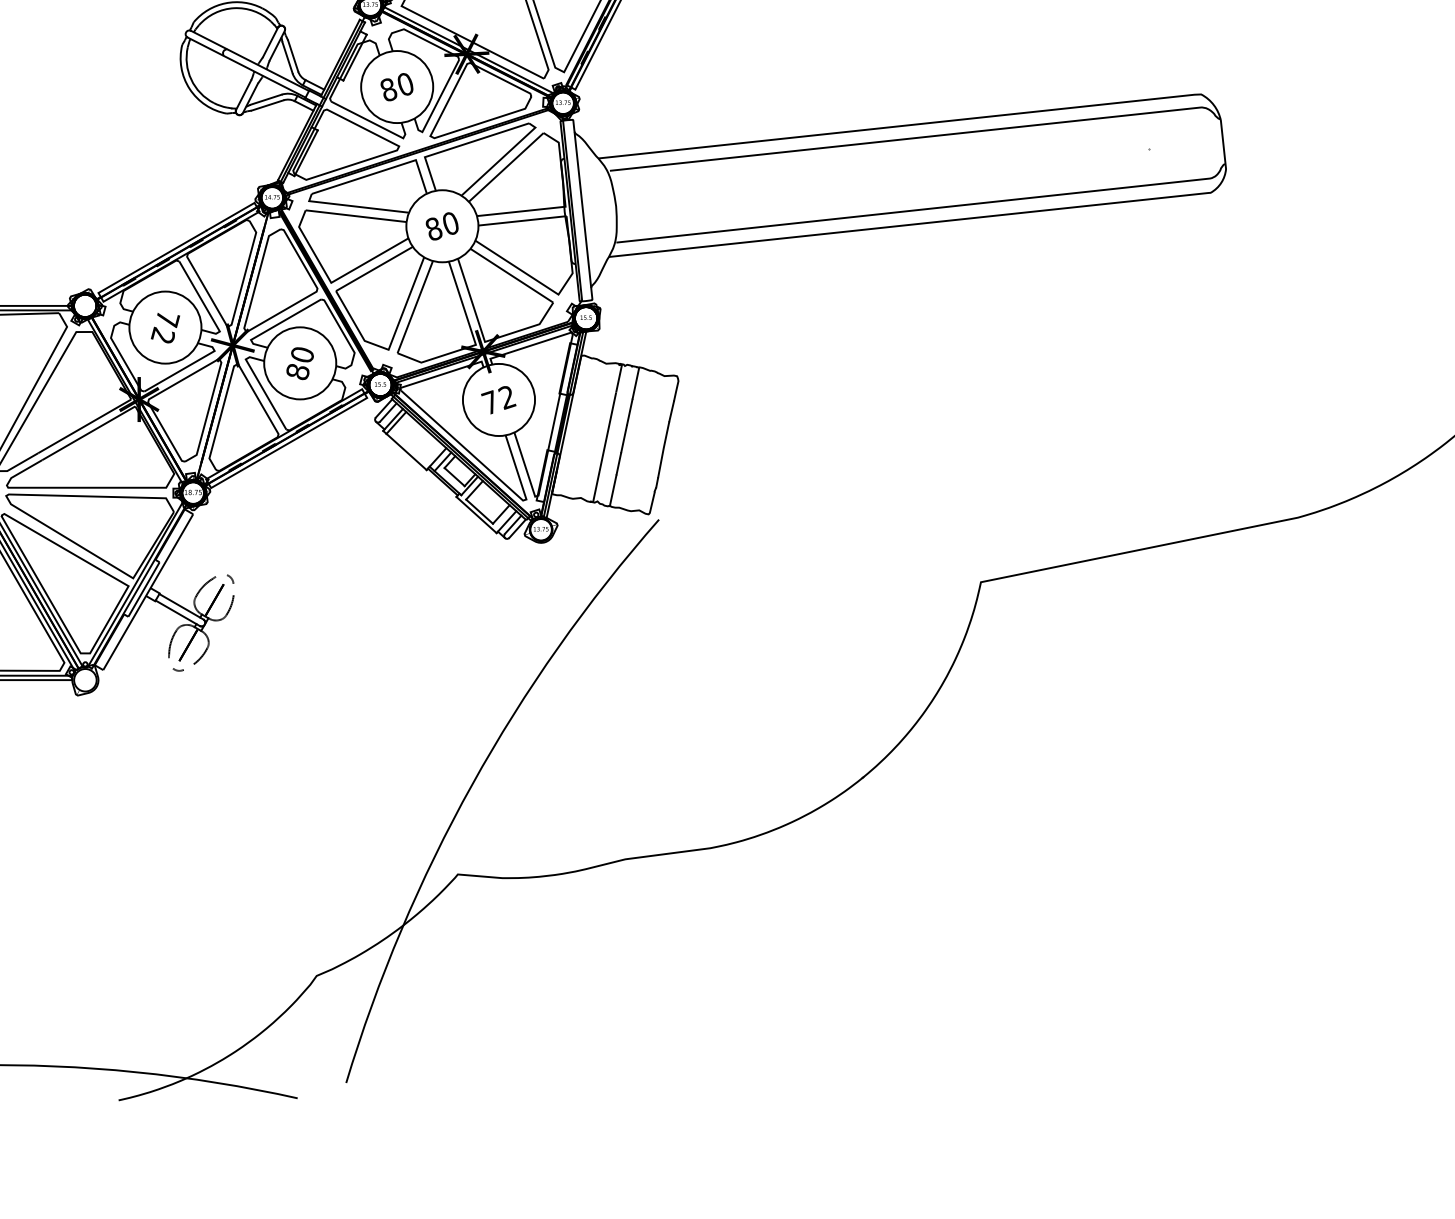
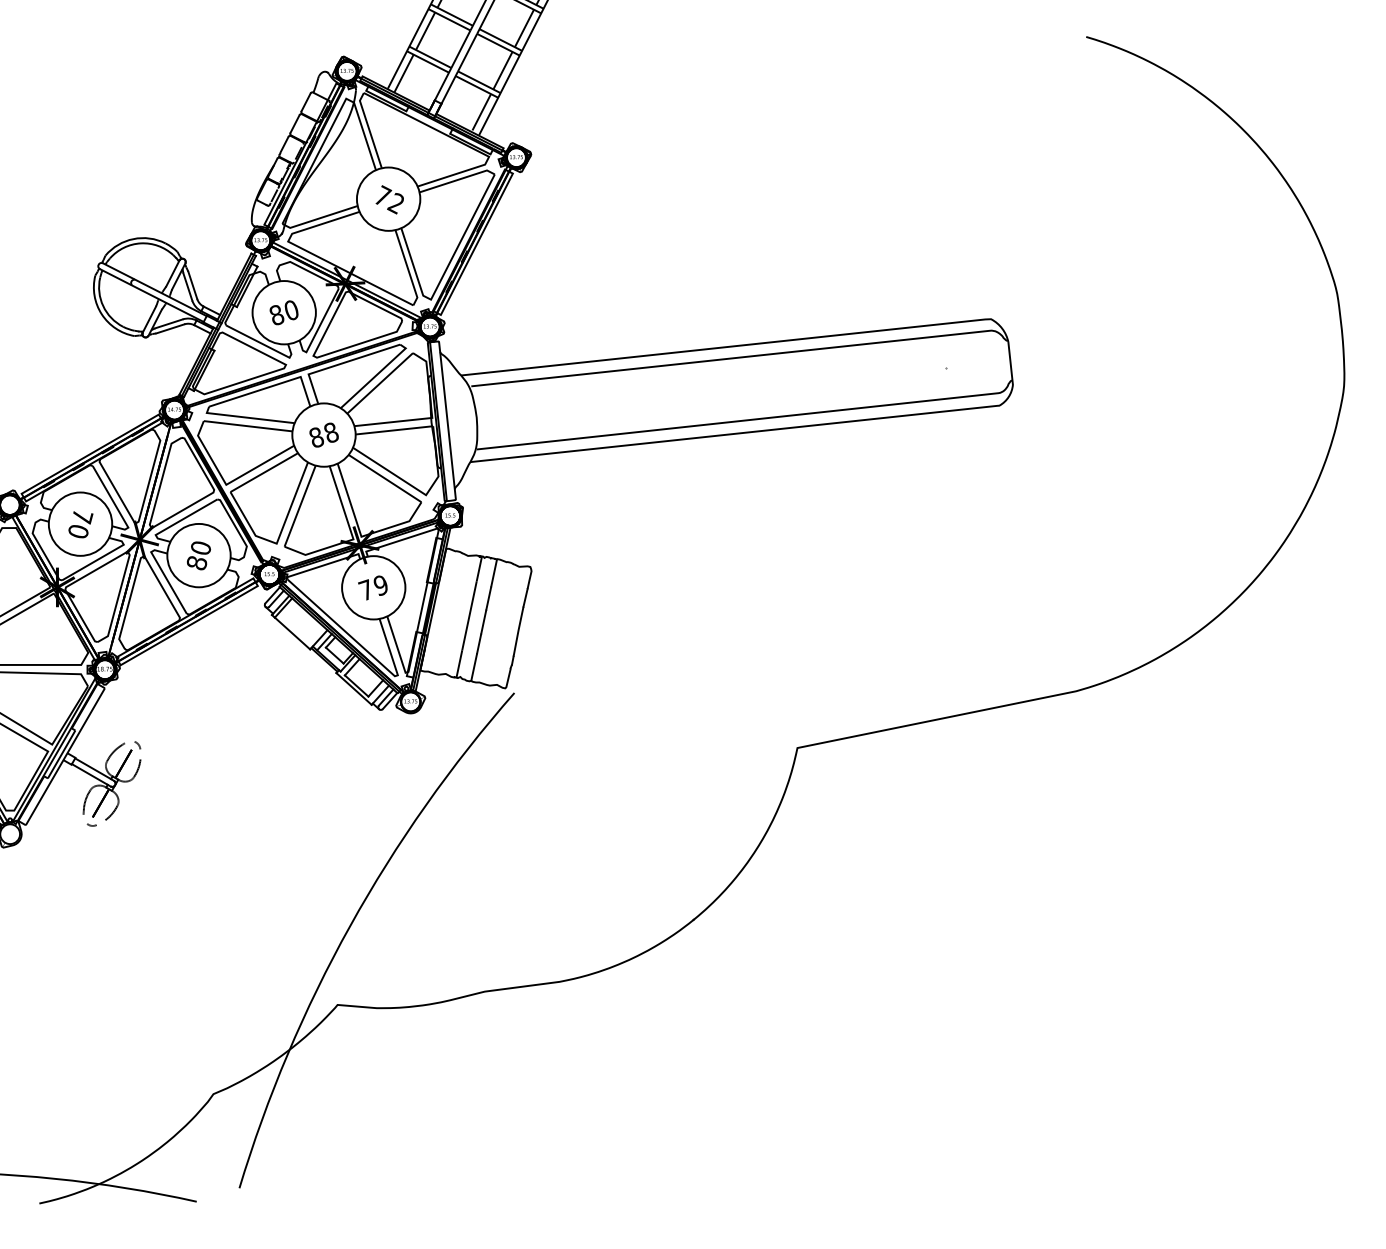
text: (450, 223) -> (331, 432), 80 -> 88
text: (162, 334) -> (77, 530), 72 -> 70
text: (506, 398) -> (380, 586), 72 -> 79

